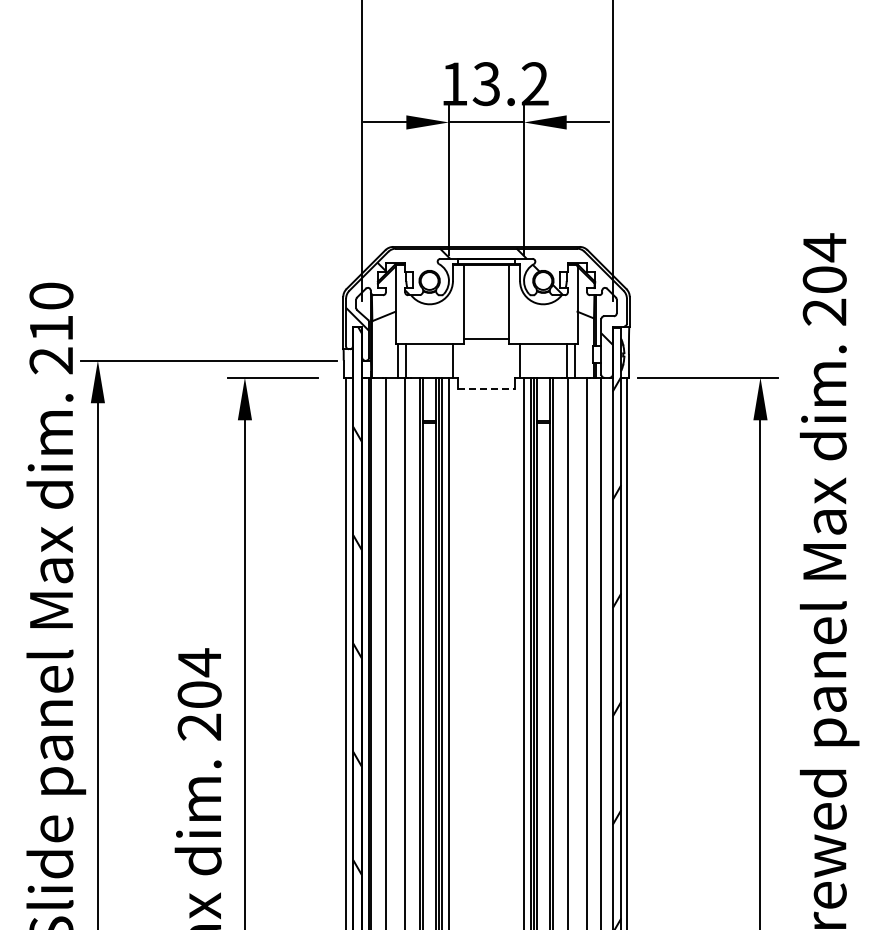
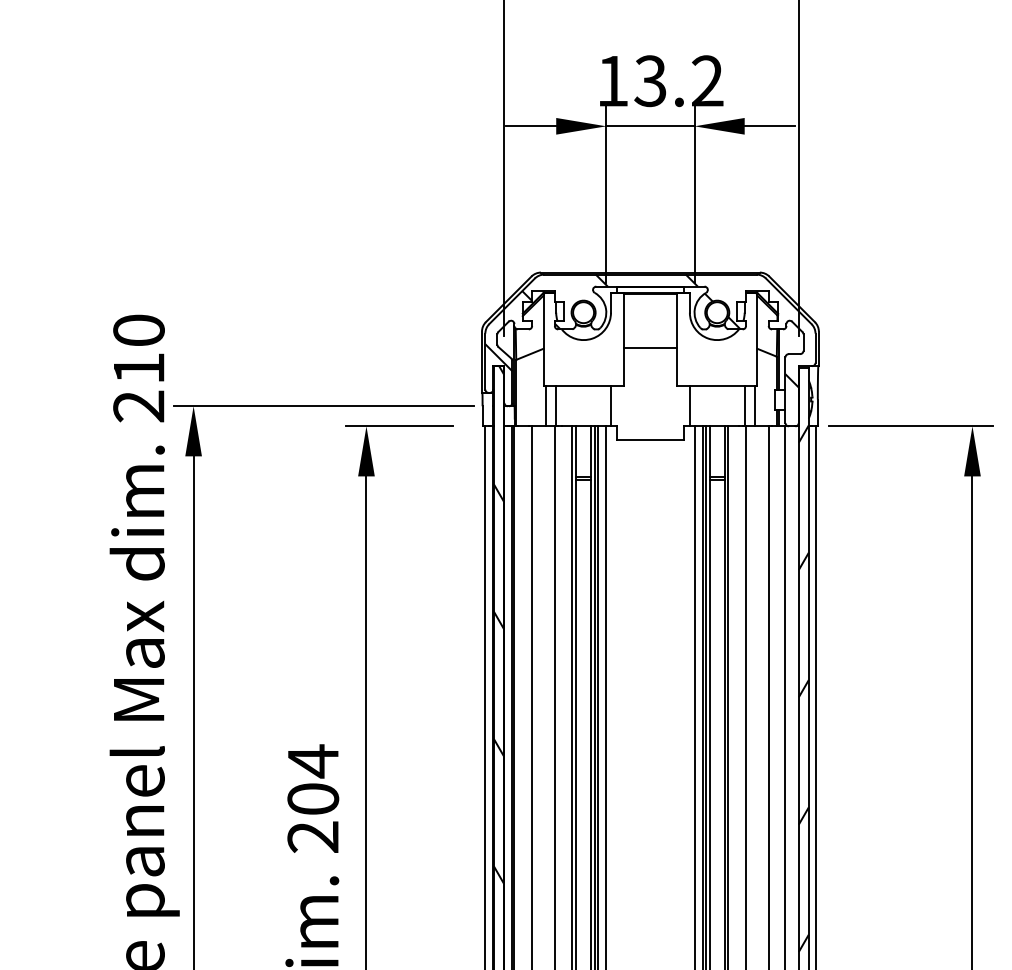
line: (486, 338) -> (650, 347), moved
line: (487, 389) -> (651, 440), dashed -> solid

